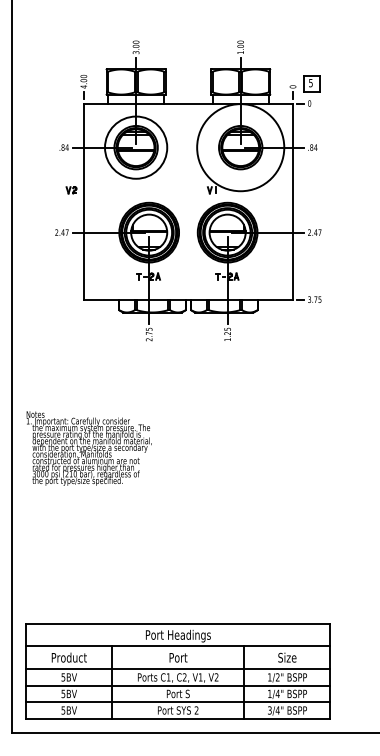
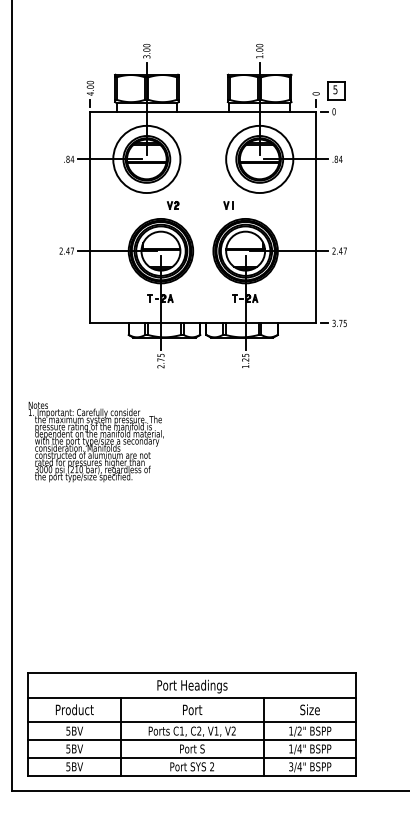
circle: (240, 147) -> (259, 159), size x0.71
part: (71, 190) -> (173, 205), moved
text: (88, 448) -> (95, 441), moved

